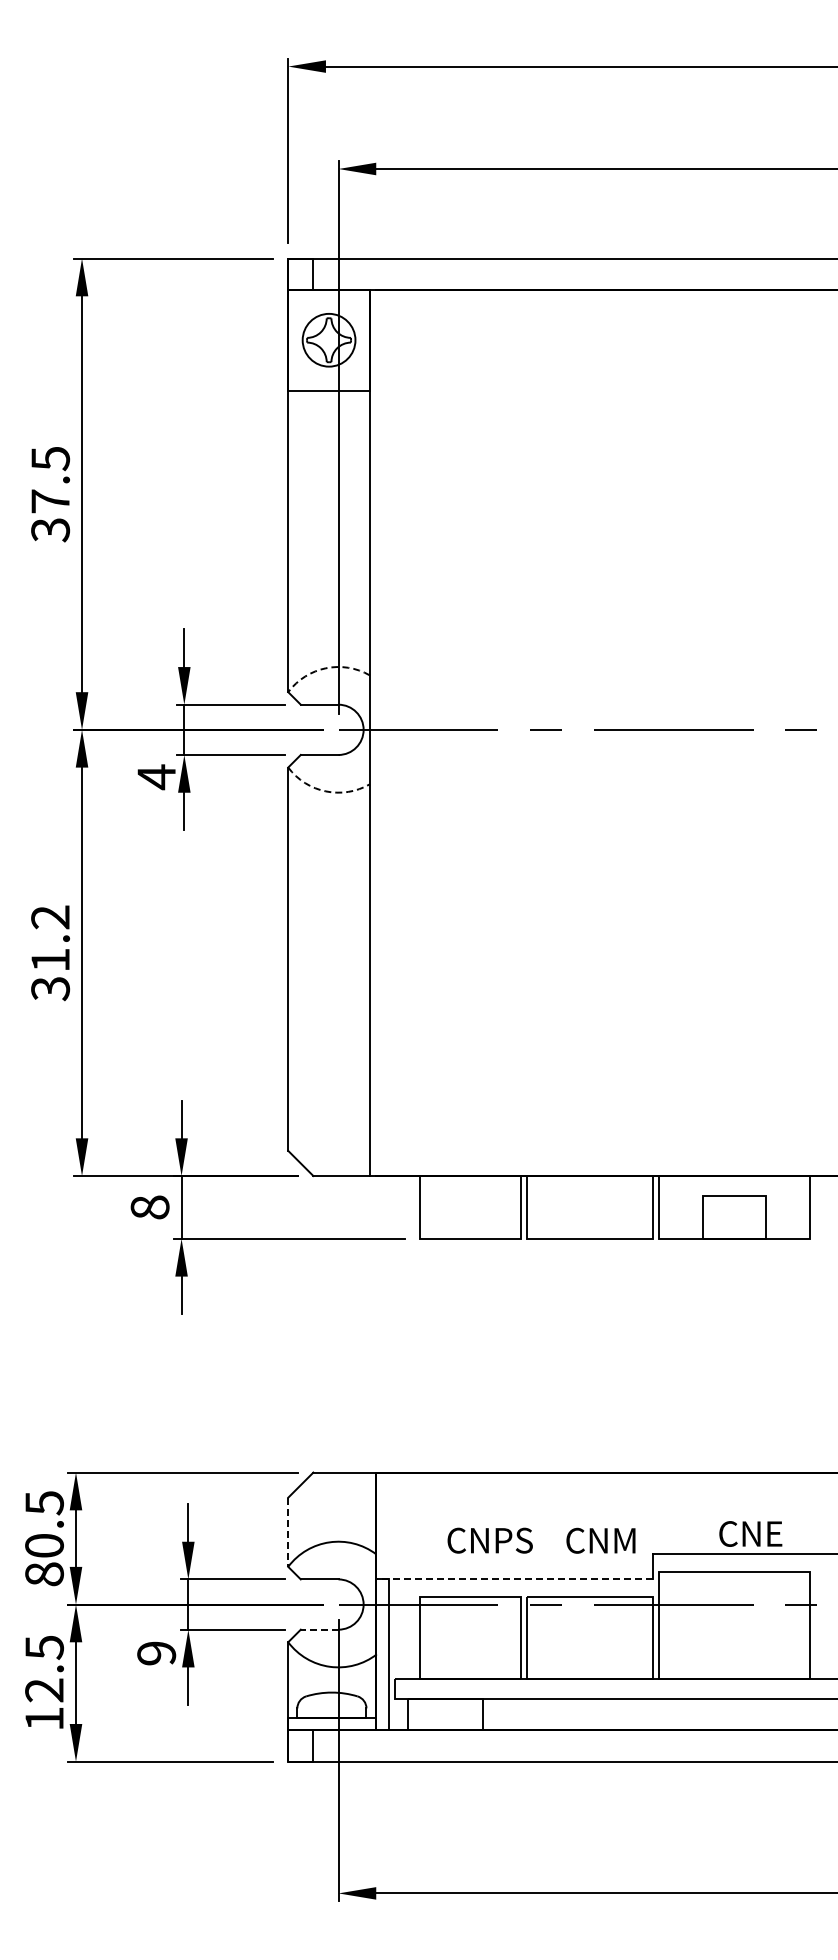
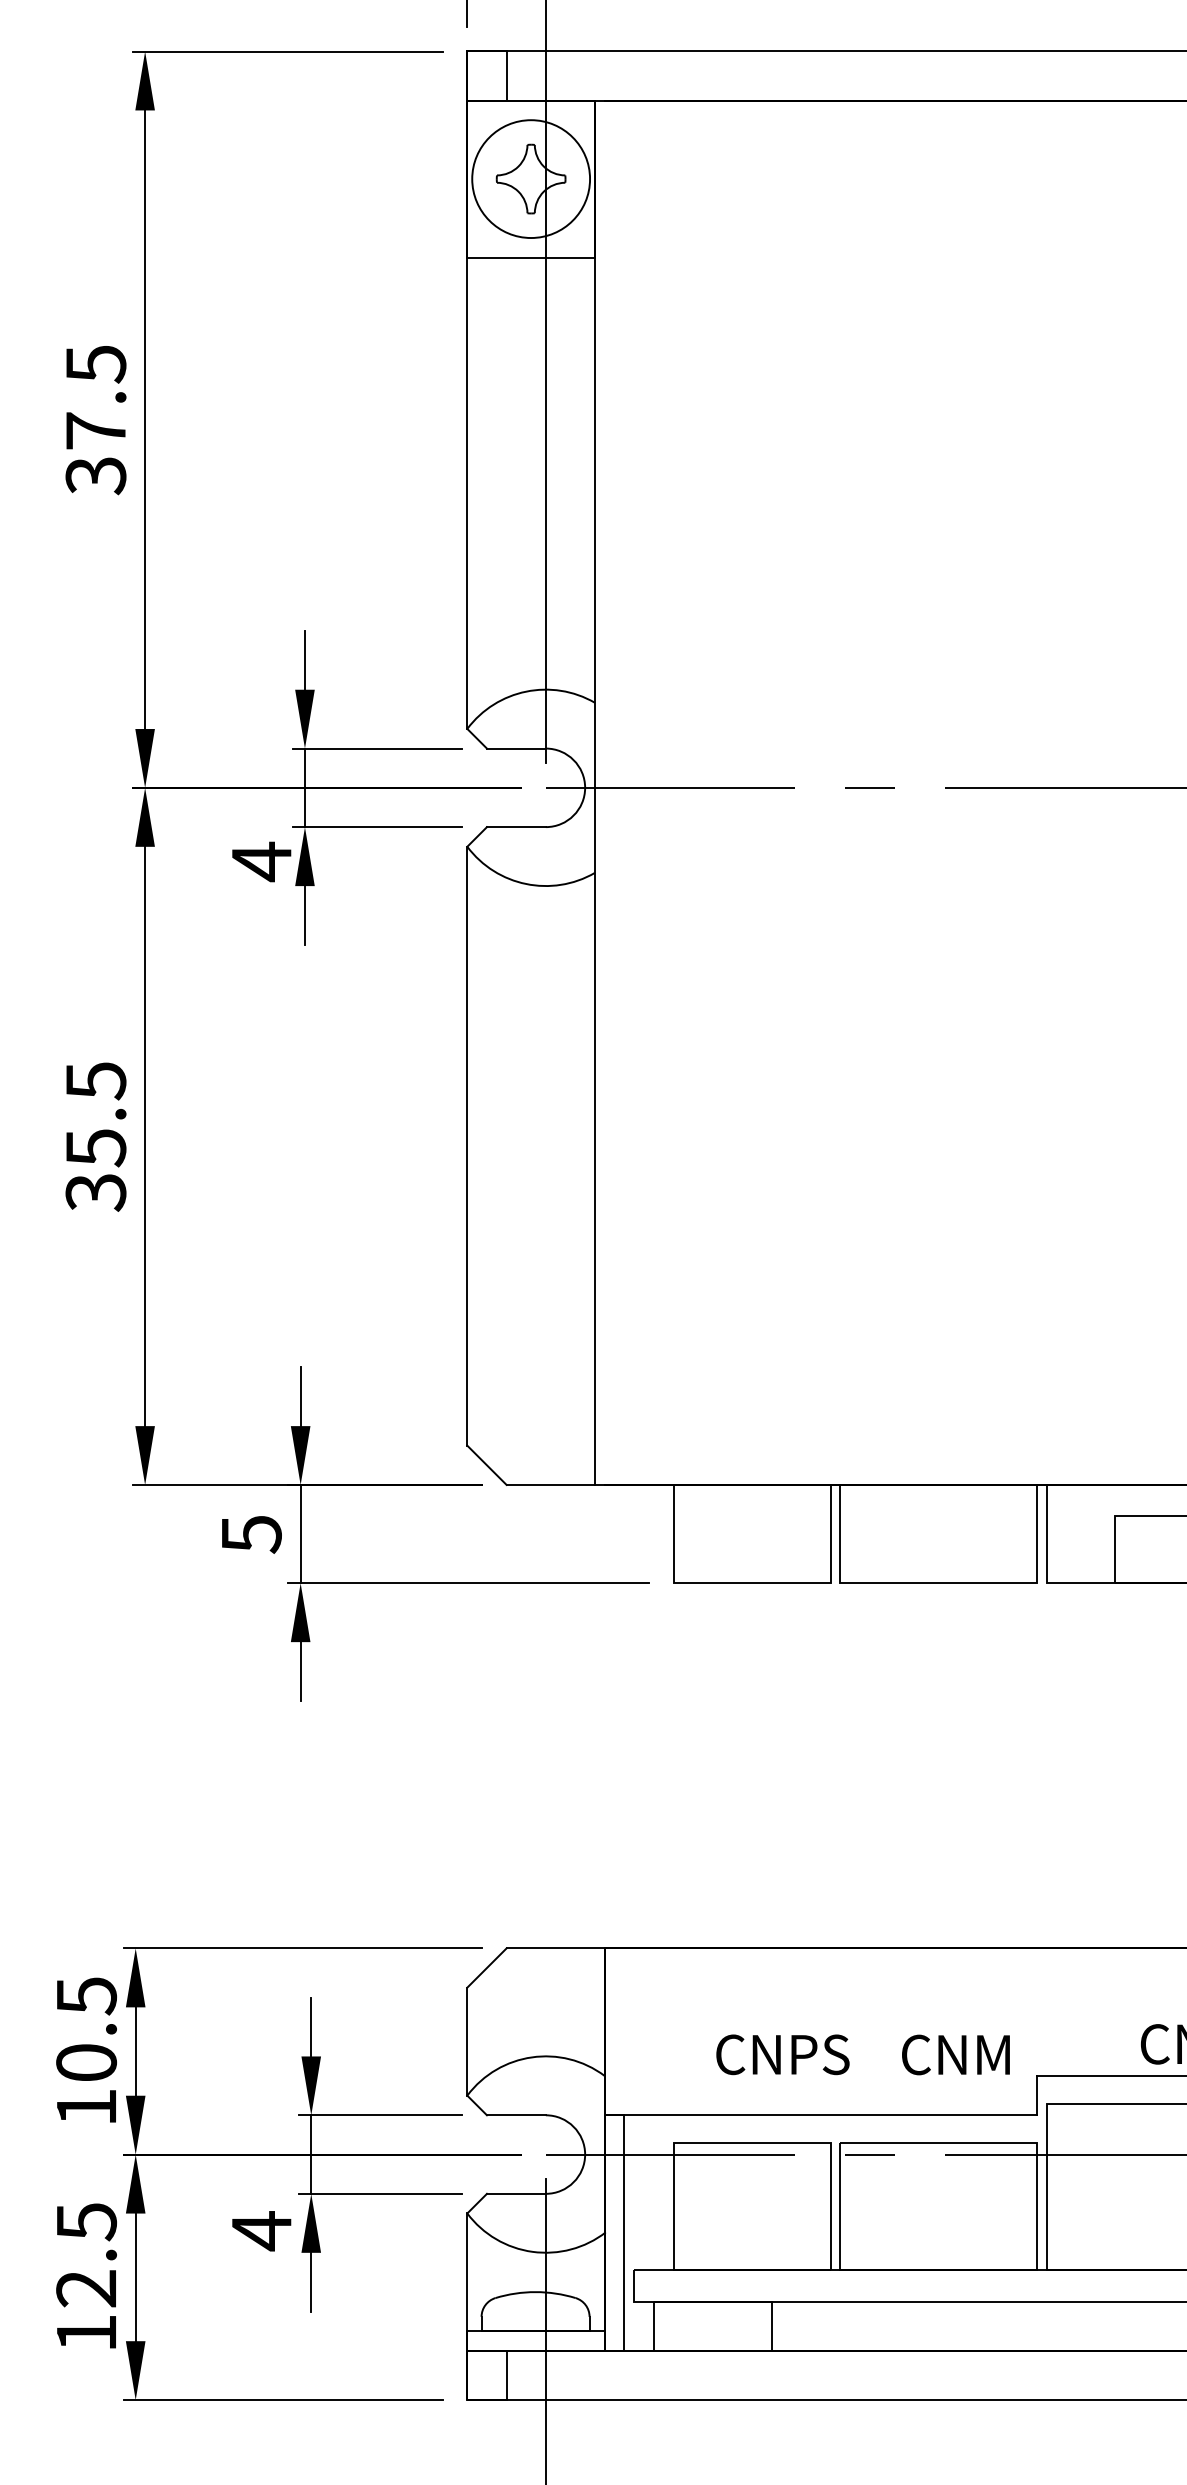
circle: (328, 339) -> (530, 177), size x1.43
arc: (325, 668) -> (525, 691), dashed -> solid
arc: (325, 791) -> (525, 884), dashed -> solid
text: (50, 938) -> (95, 1113), 31.2 -> 35.5
text: (149, 1207) -> (250, 1534), 8 -> 5
line: (288, 1532) -> (467, 2041), dashed -> solid
text: (44, 1574) -> (86, 2107), 80.5 -> 10.5
line: (513, 1579) -> (819, 2115), dashed -> solid
line: (319, 1629) -> (516, 2193), dashed -> solid
text: (156, 1653) -> (261, 2231), 9 -> 4

